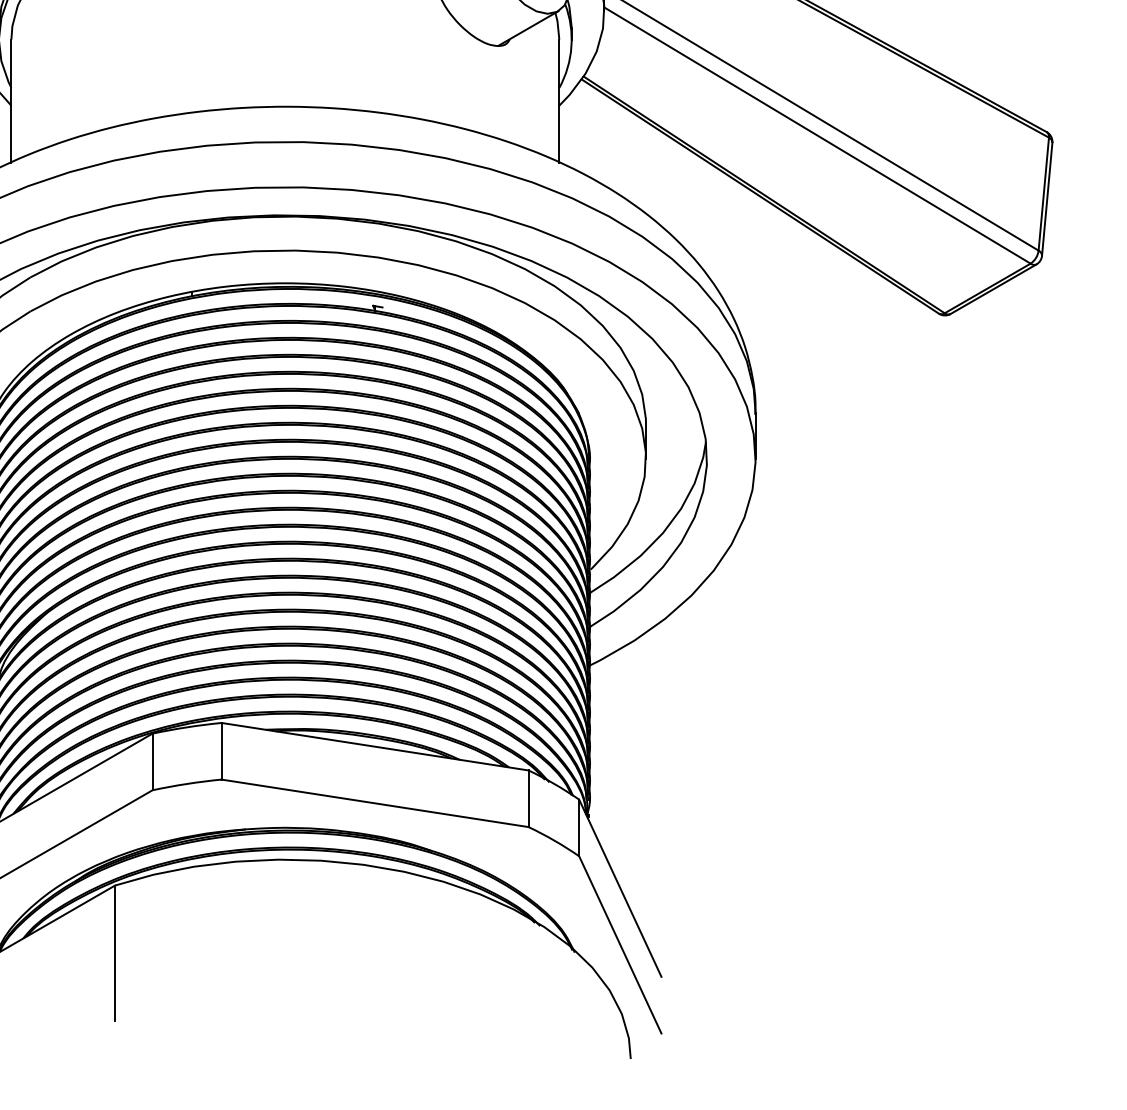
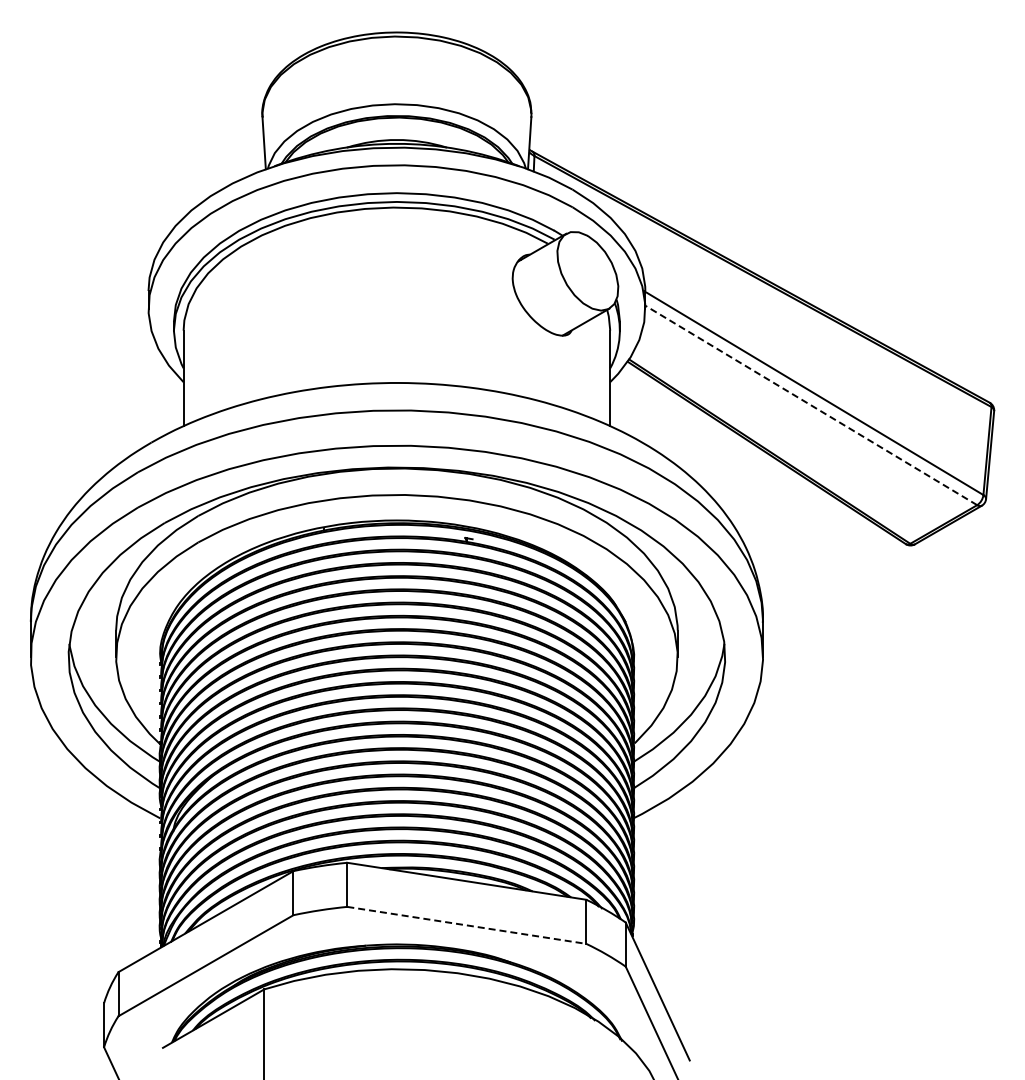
line: (817, 135) -> (811, 405), solid -> dashed
line: (374, 803) -> (466, 925), solid -> dashed

